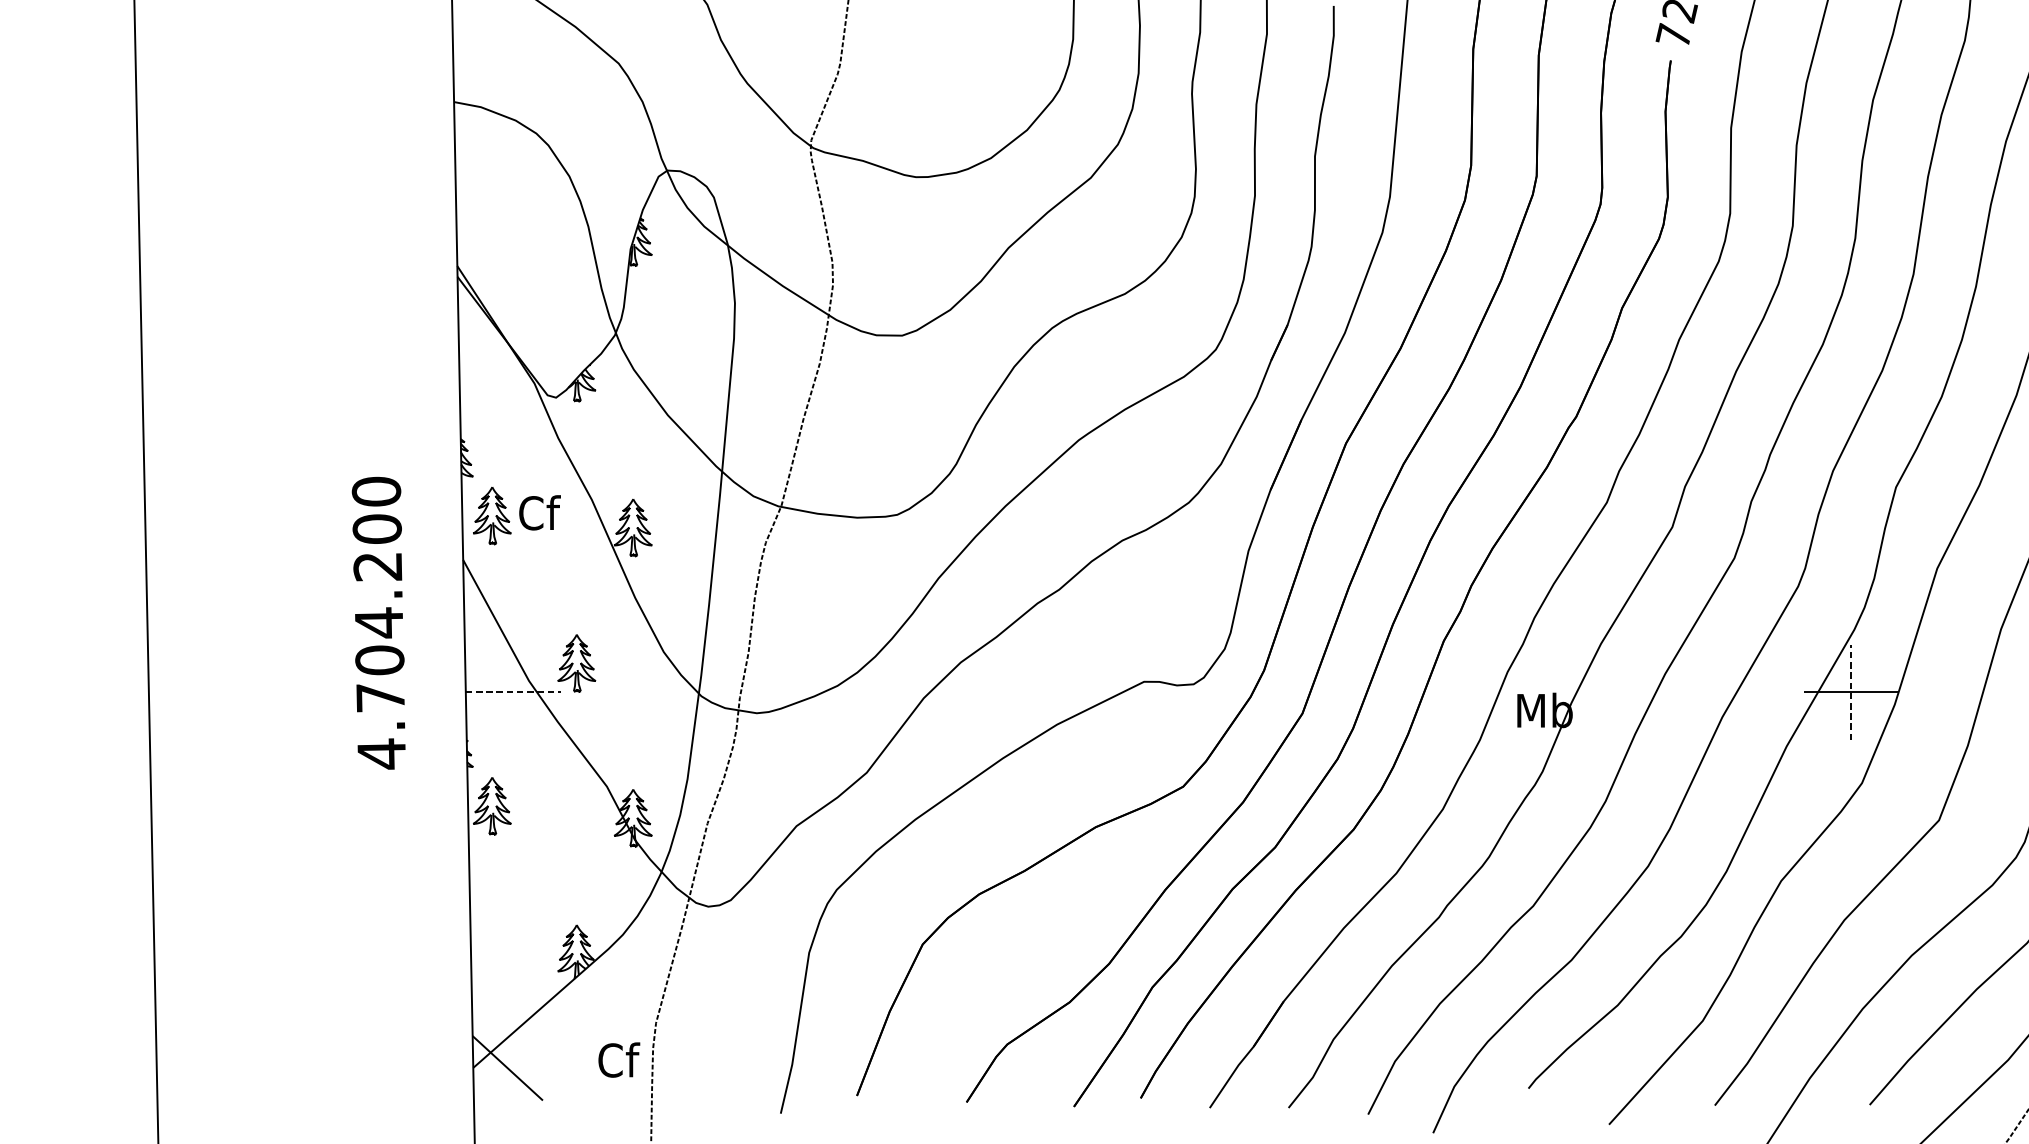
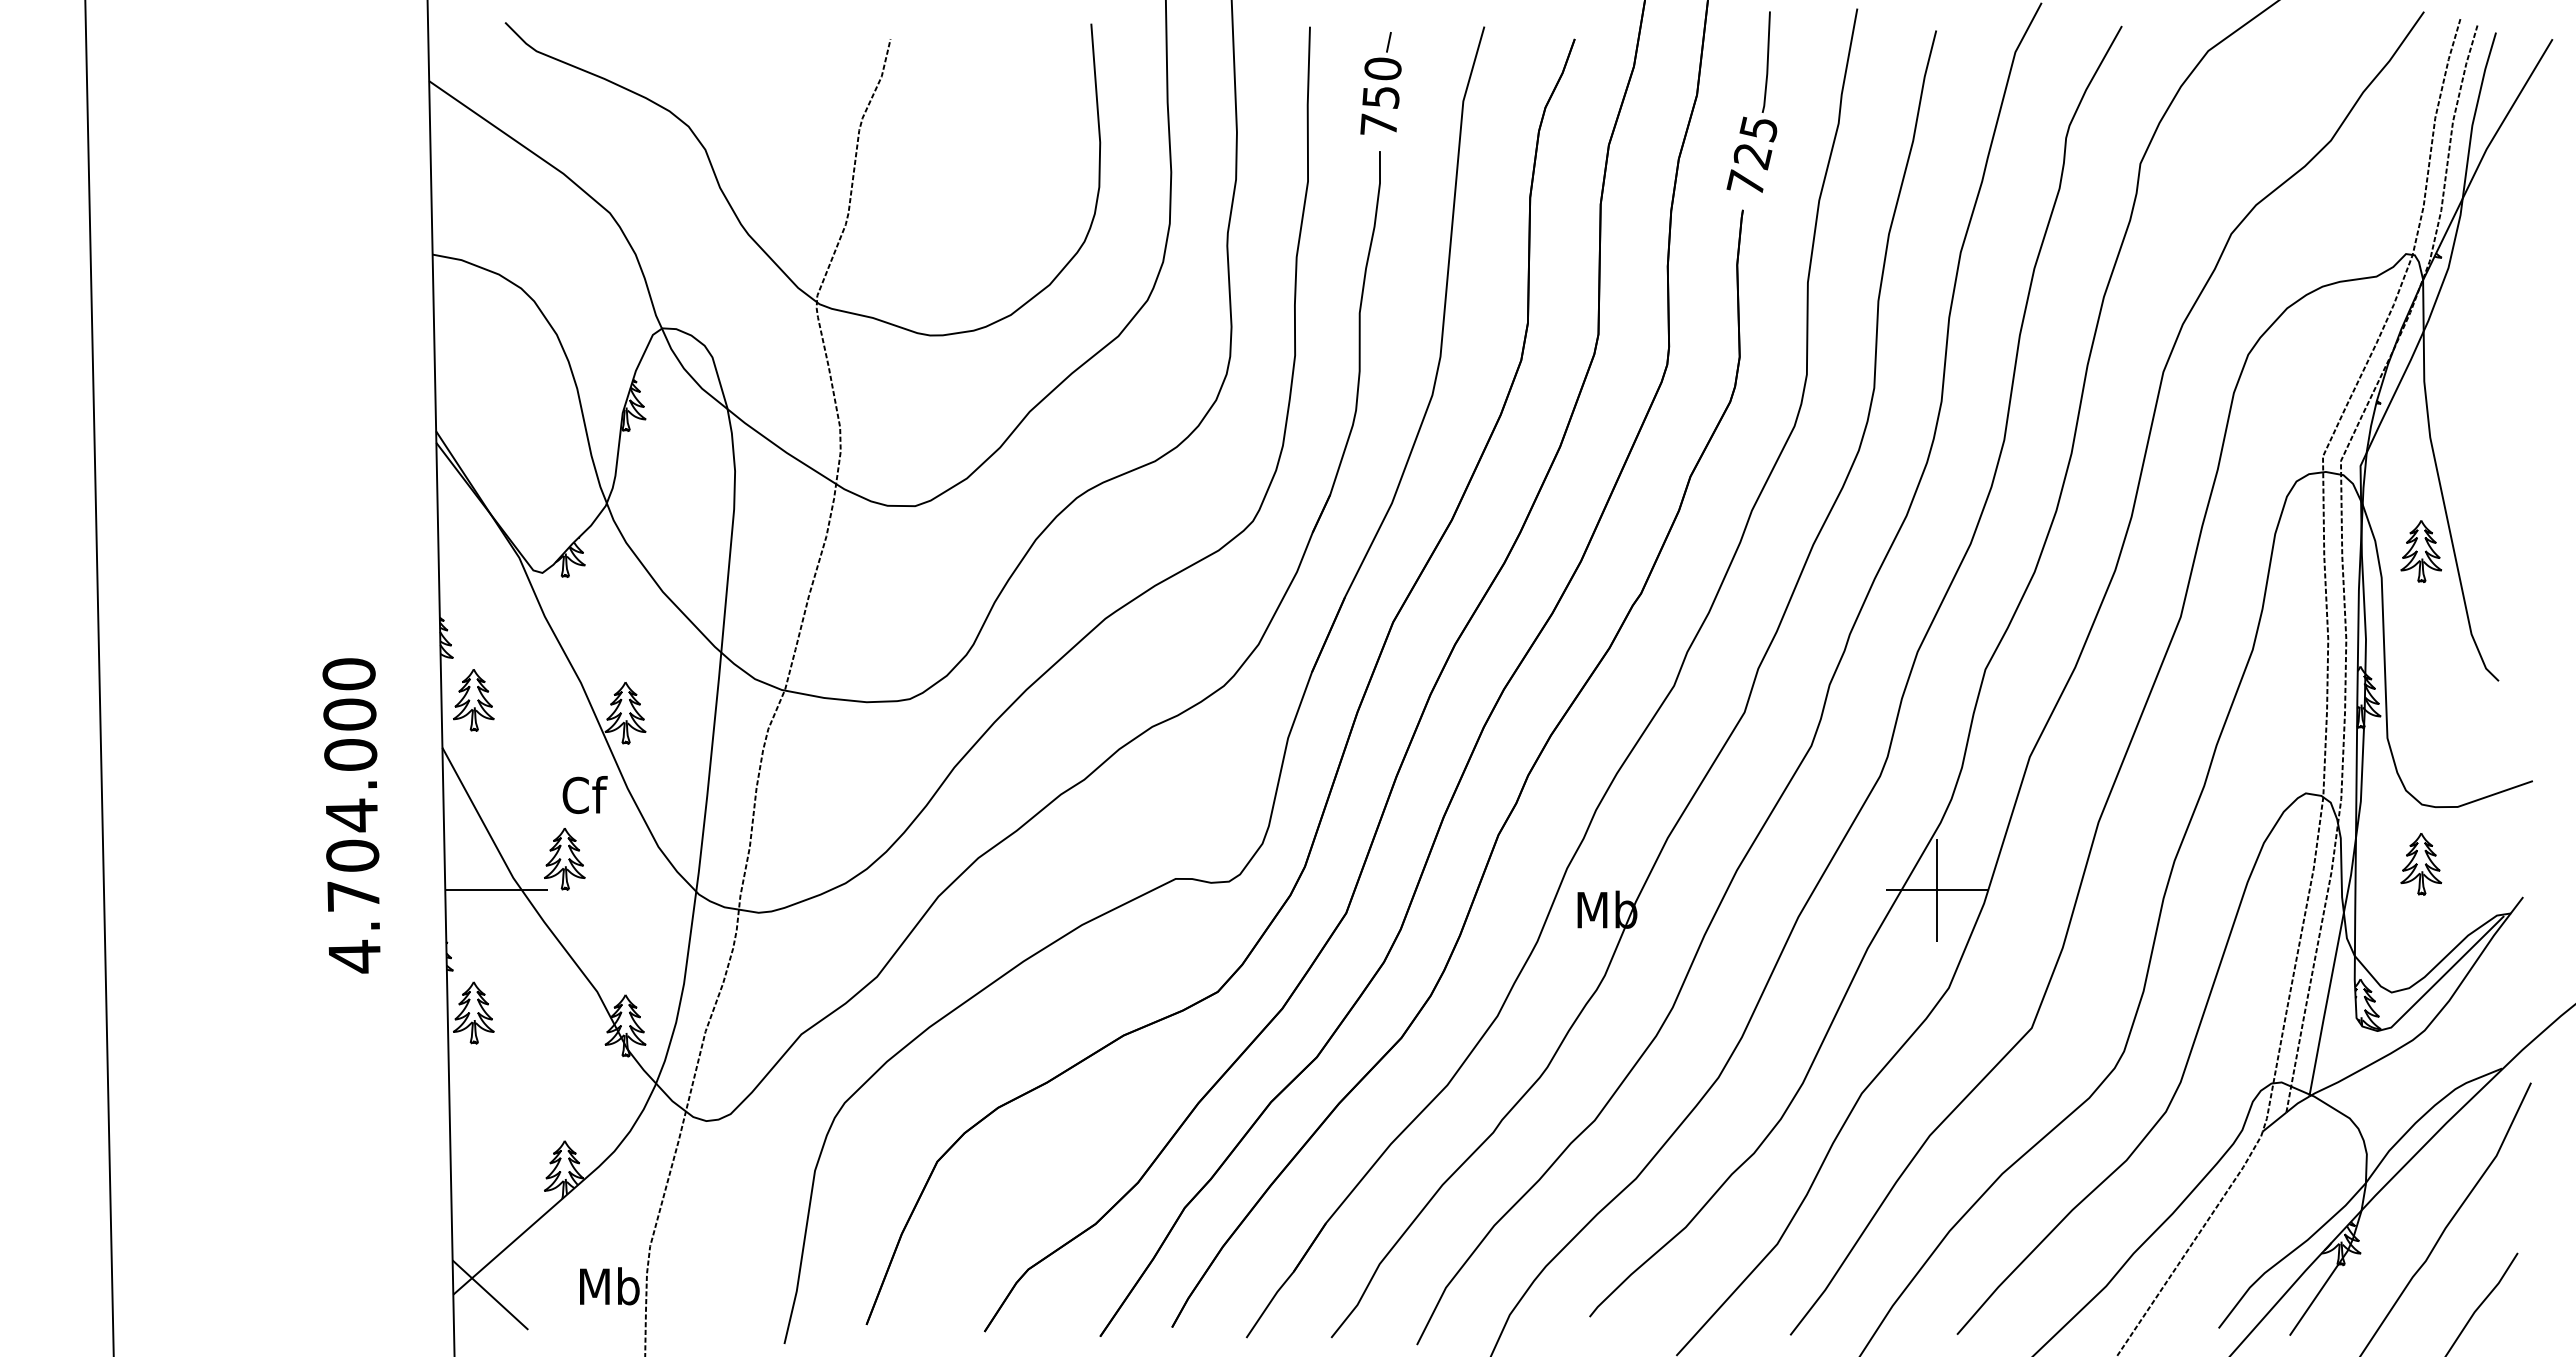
text: (539, 513) -> (584, 795), moved
text: (377, 566) -> (350, 754), 4.704.200 -> 4.704.000
line: (1851, 691) -> (1937, 889), dashed -> solid
line: (514, 692) -> (497, 890), dashed -> solid
text: (618, 1060) -> (609, 1286), Cf -> Mb

